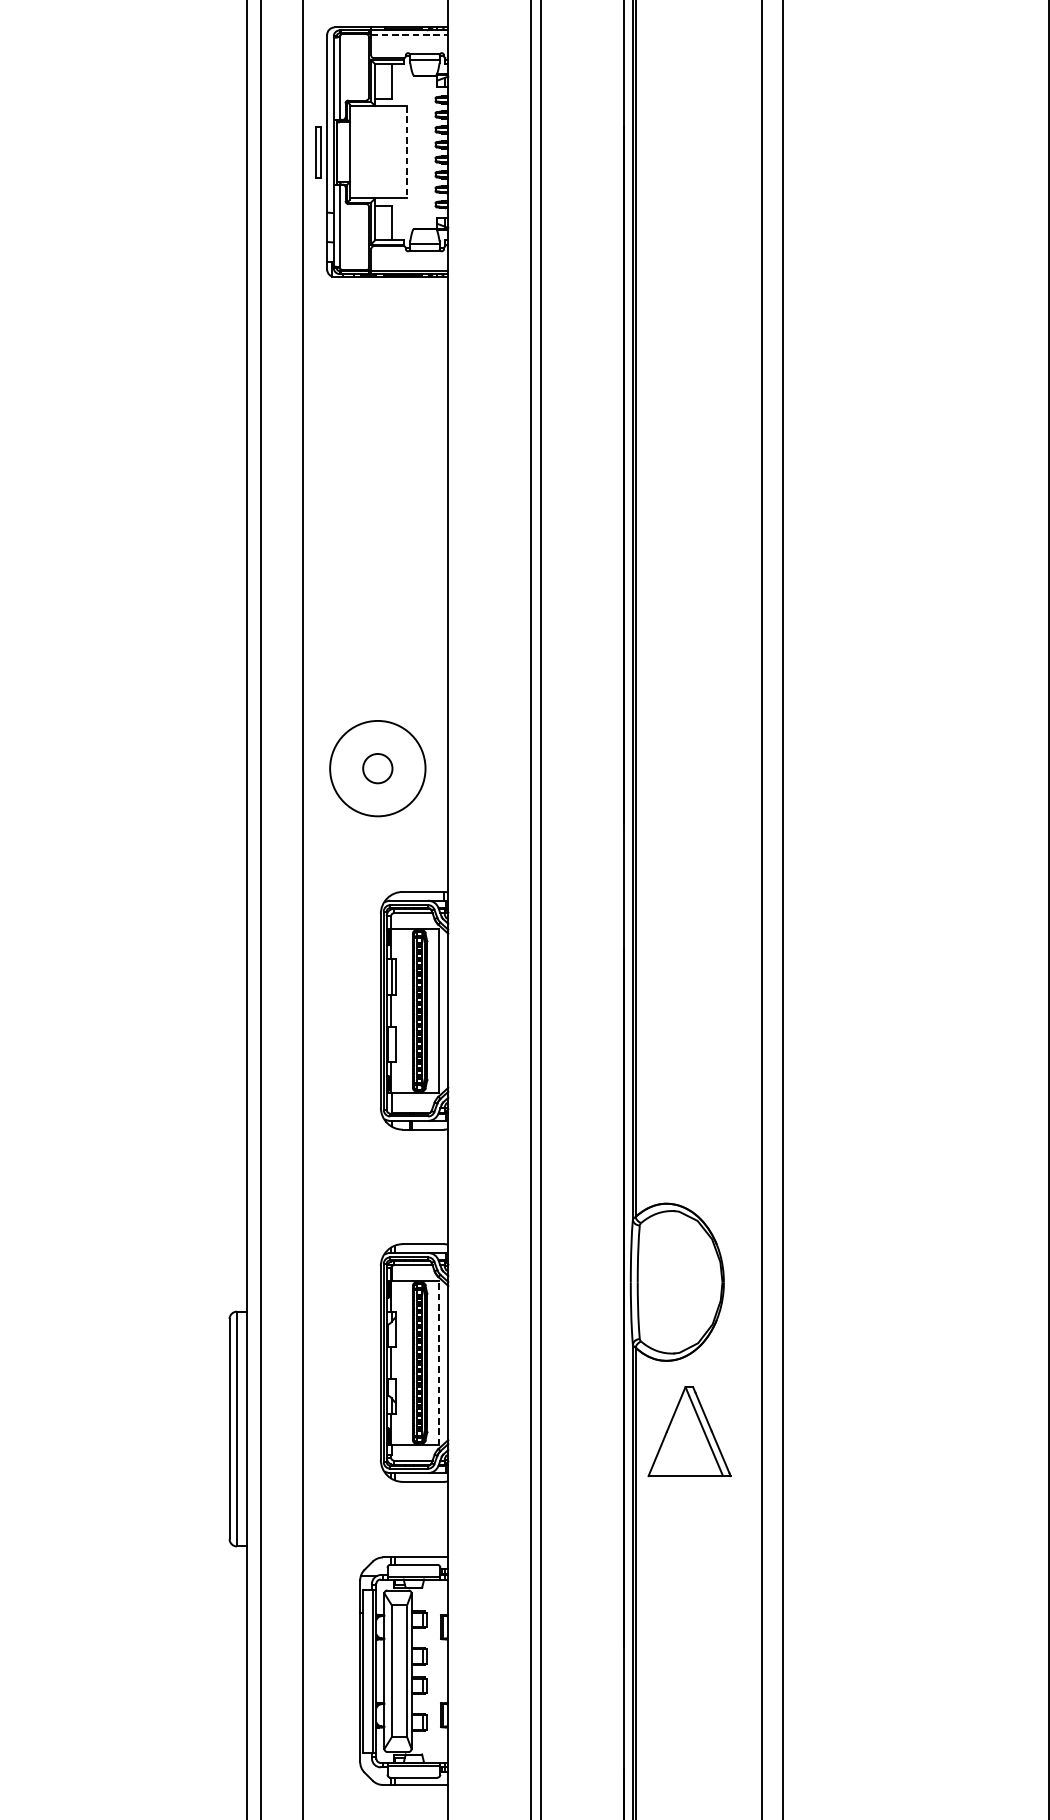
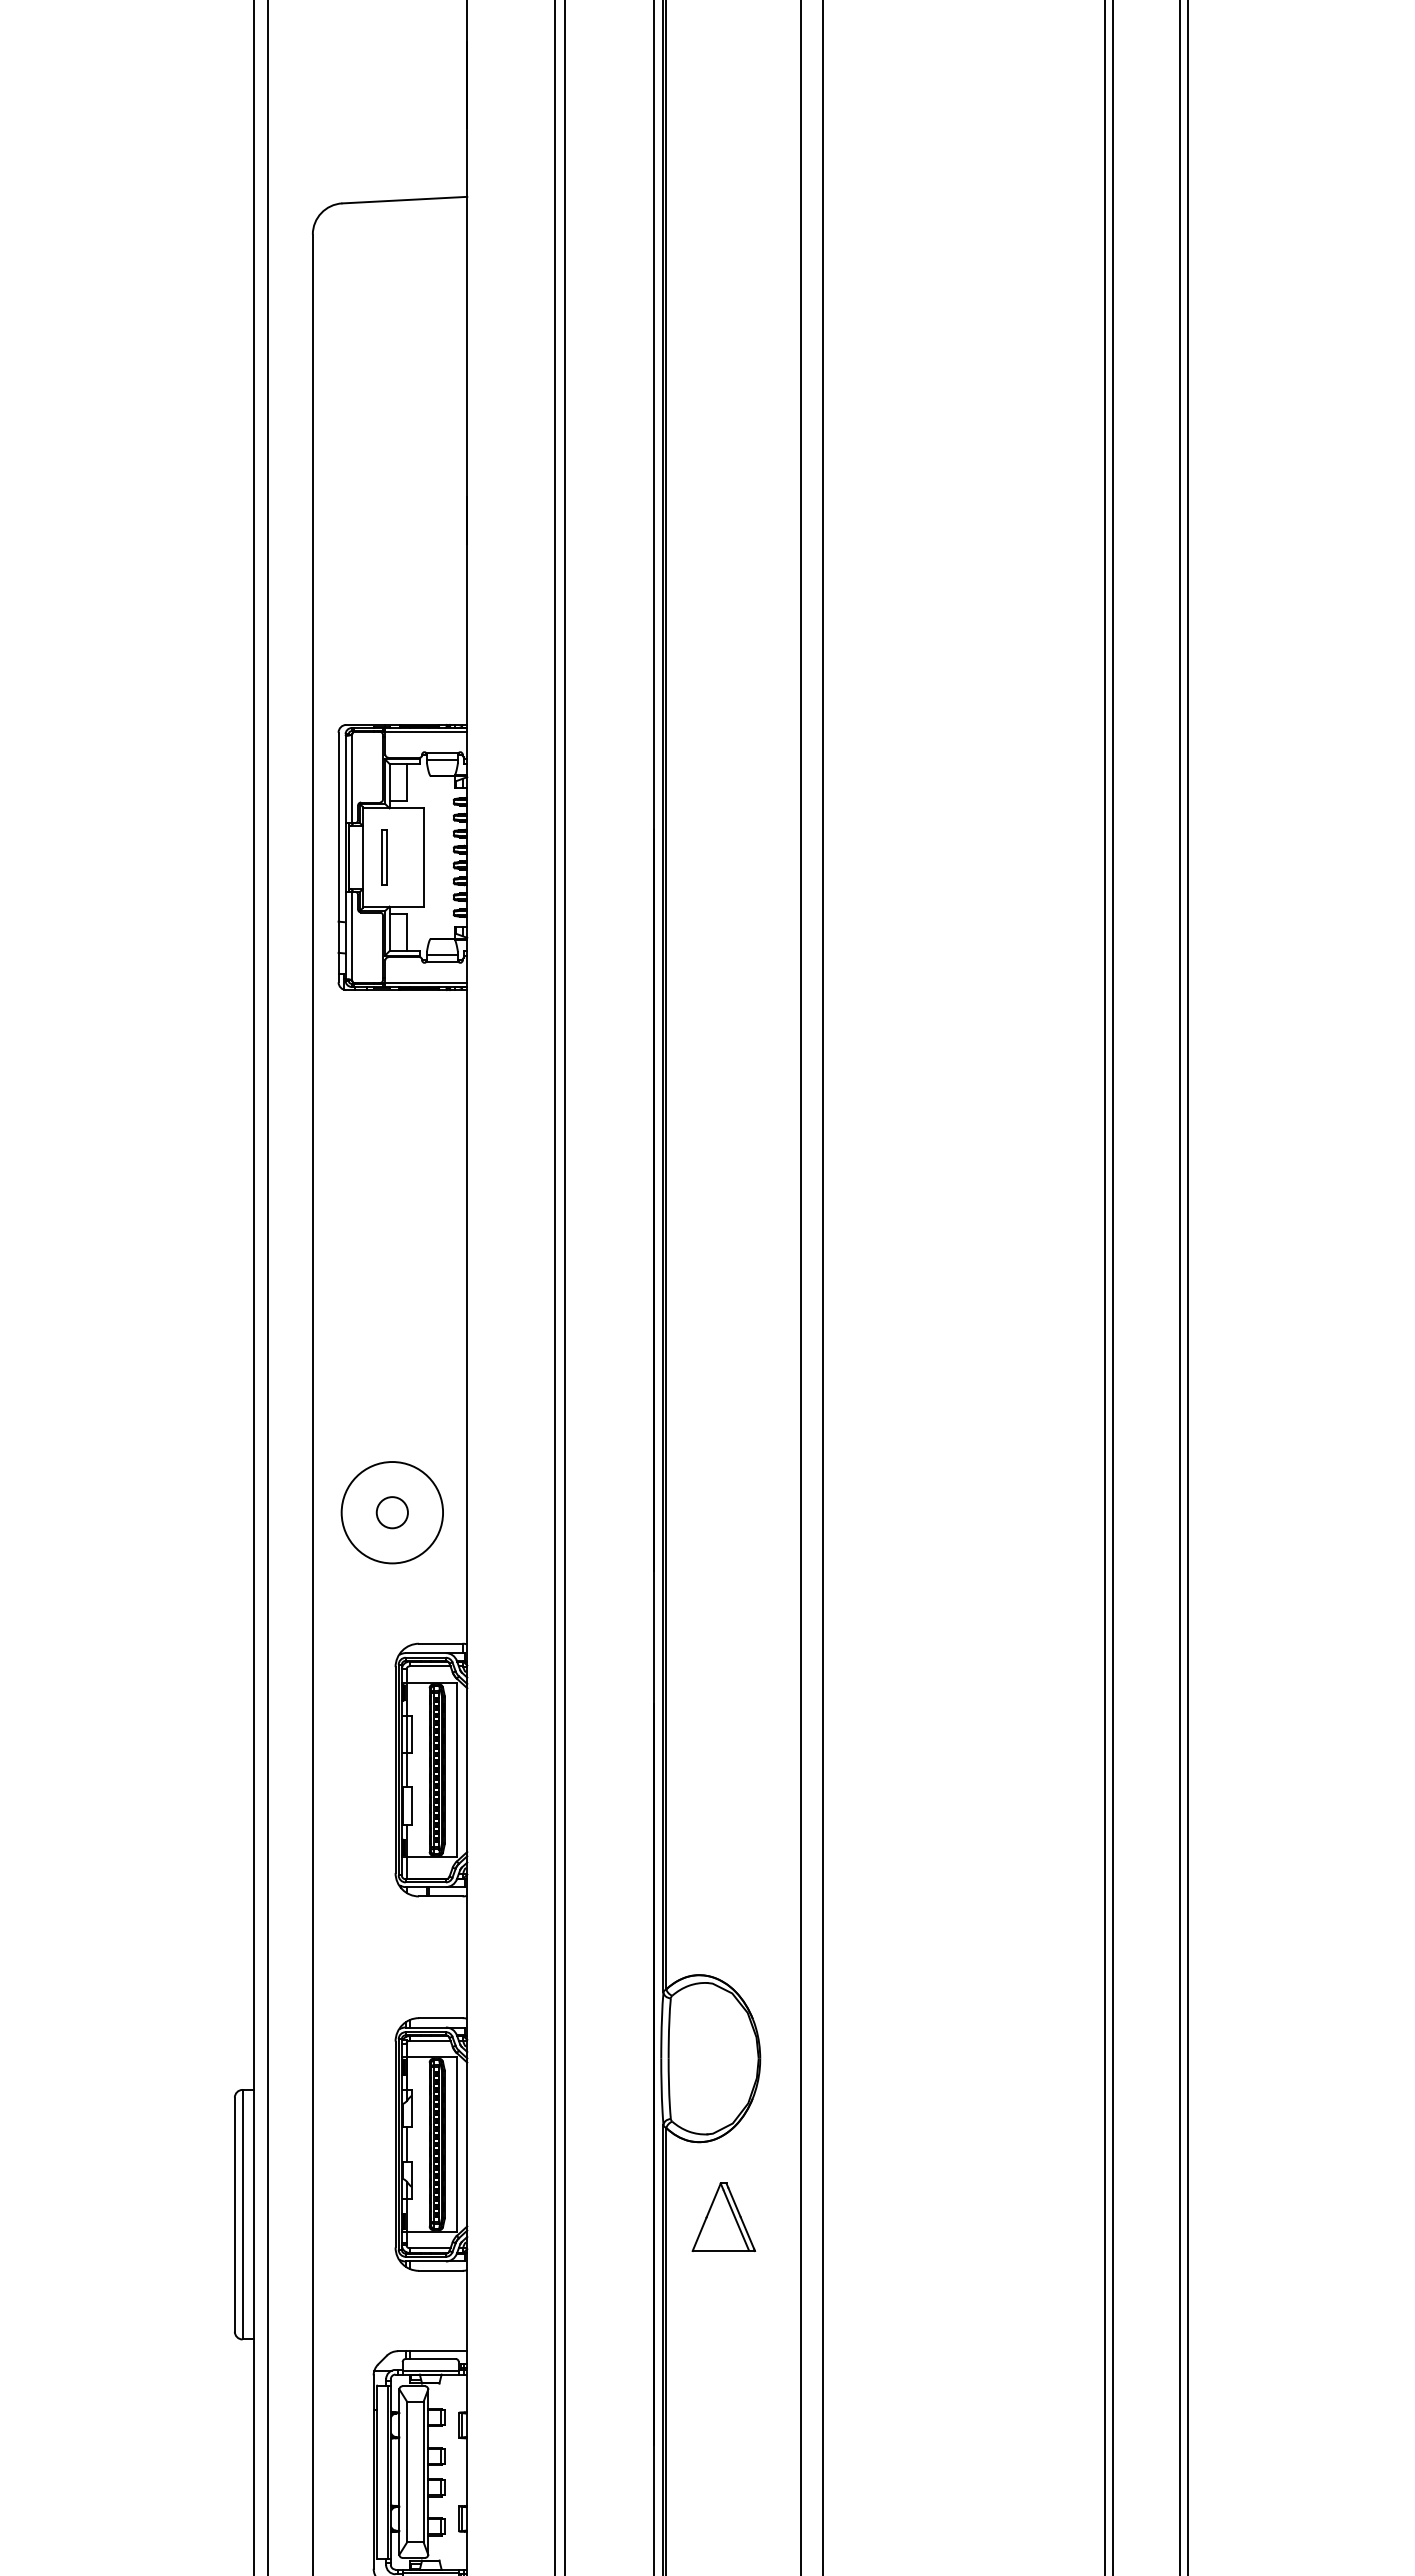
line: (409, 34) -> (426, 732), dashed -> solid
part: (318, 152) -> (384, 857), moved
line: (407, 153) -> (423, 858), dashed -> solid
line: (439, 1363) -> (457, 2144), dashed -> solid
part: (689, 1430) -> (723, 2216), size x0.71

